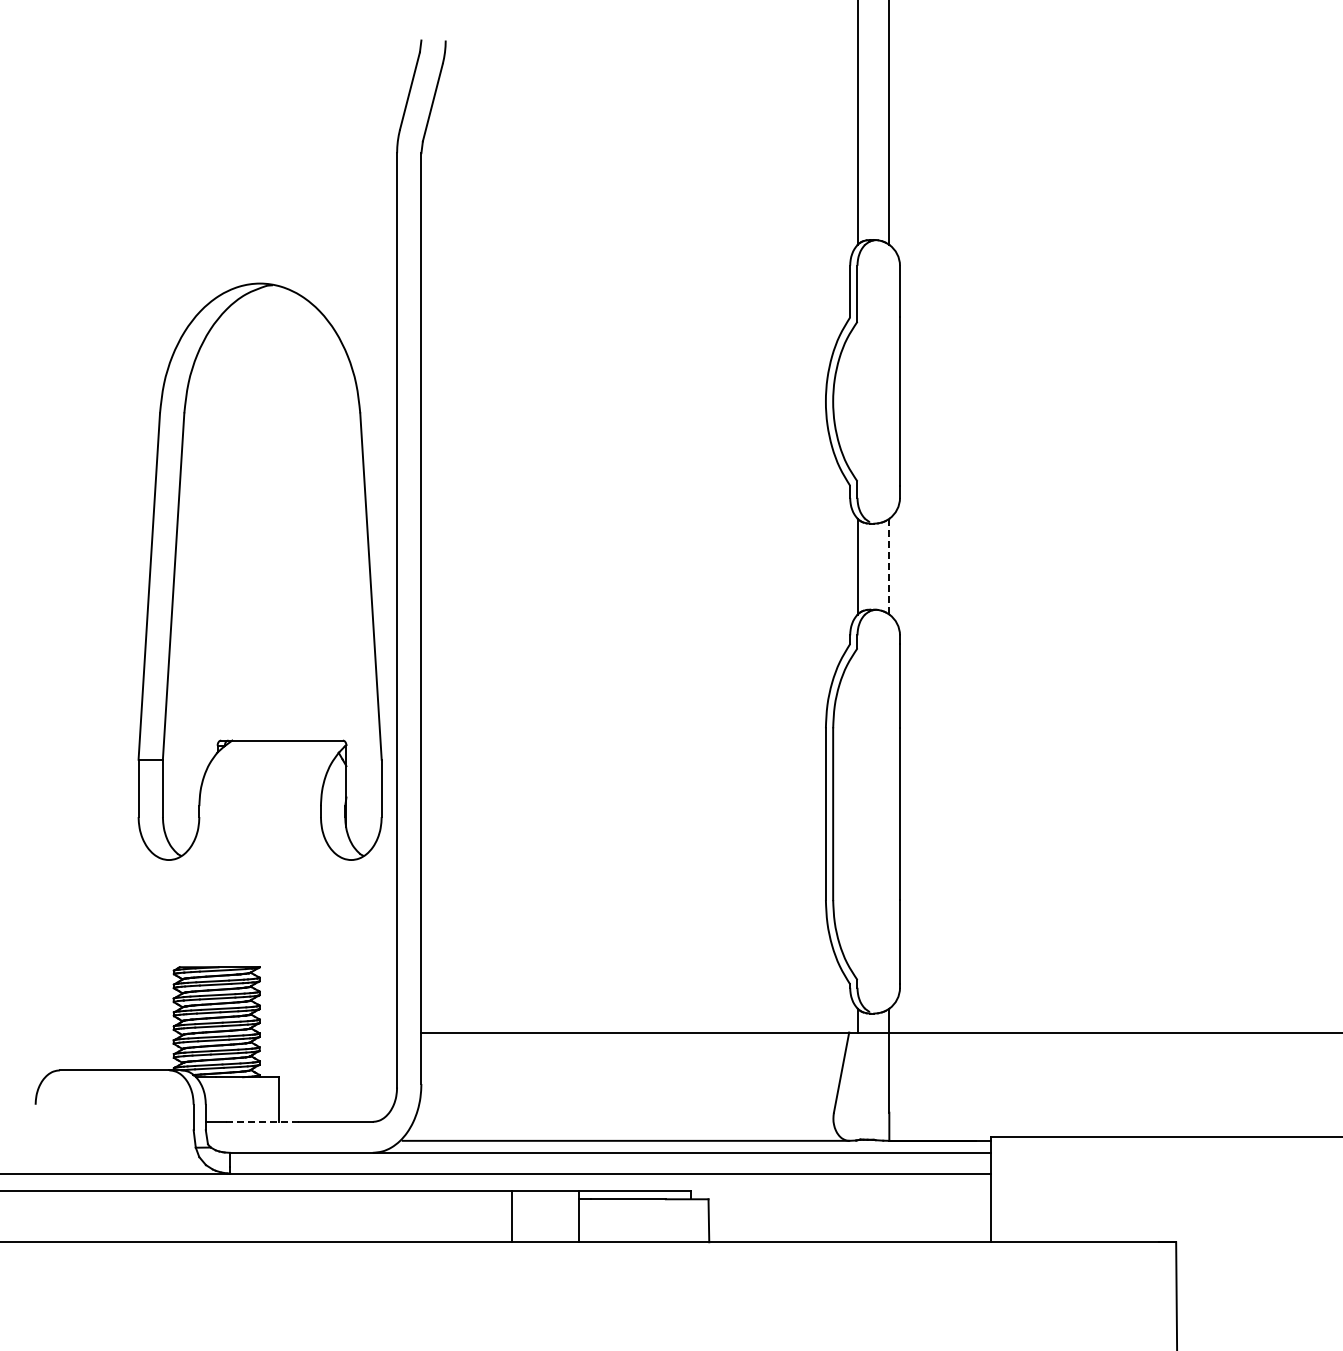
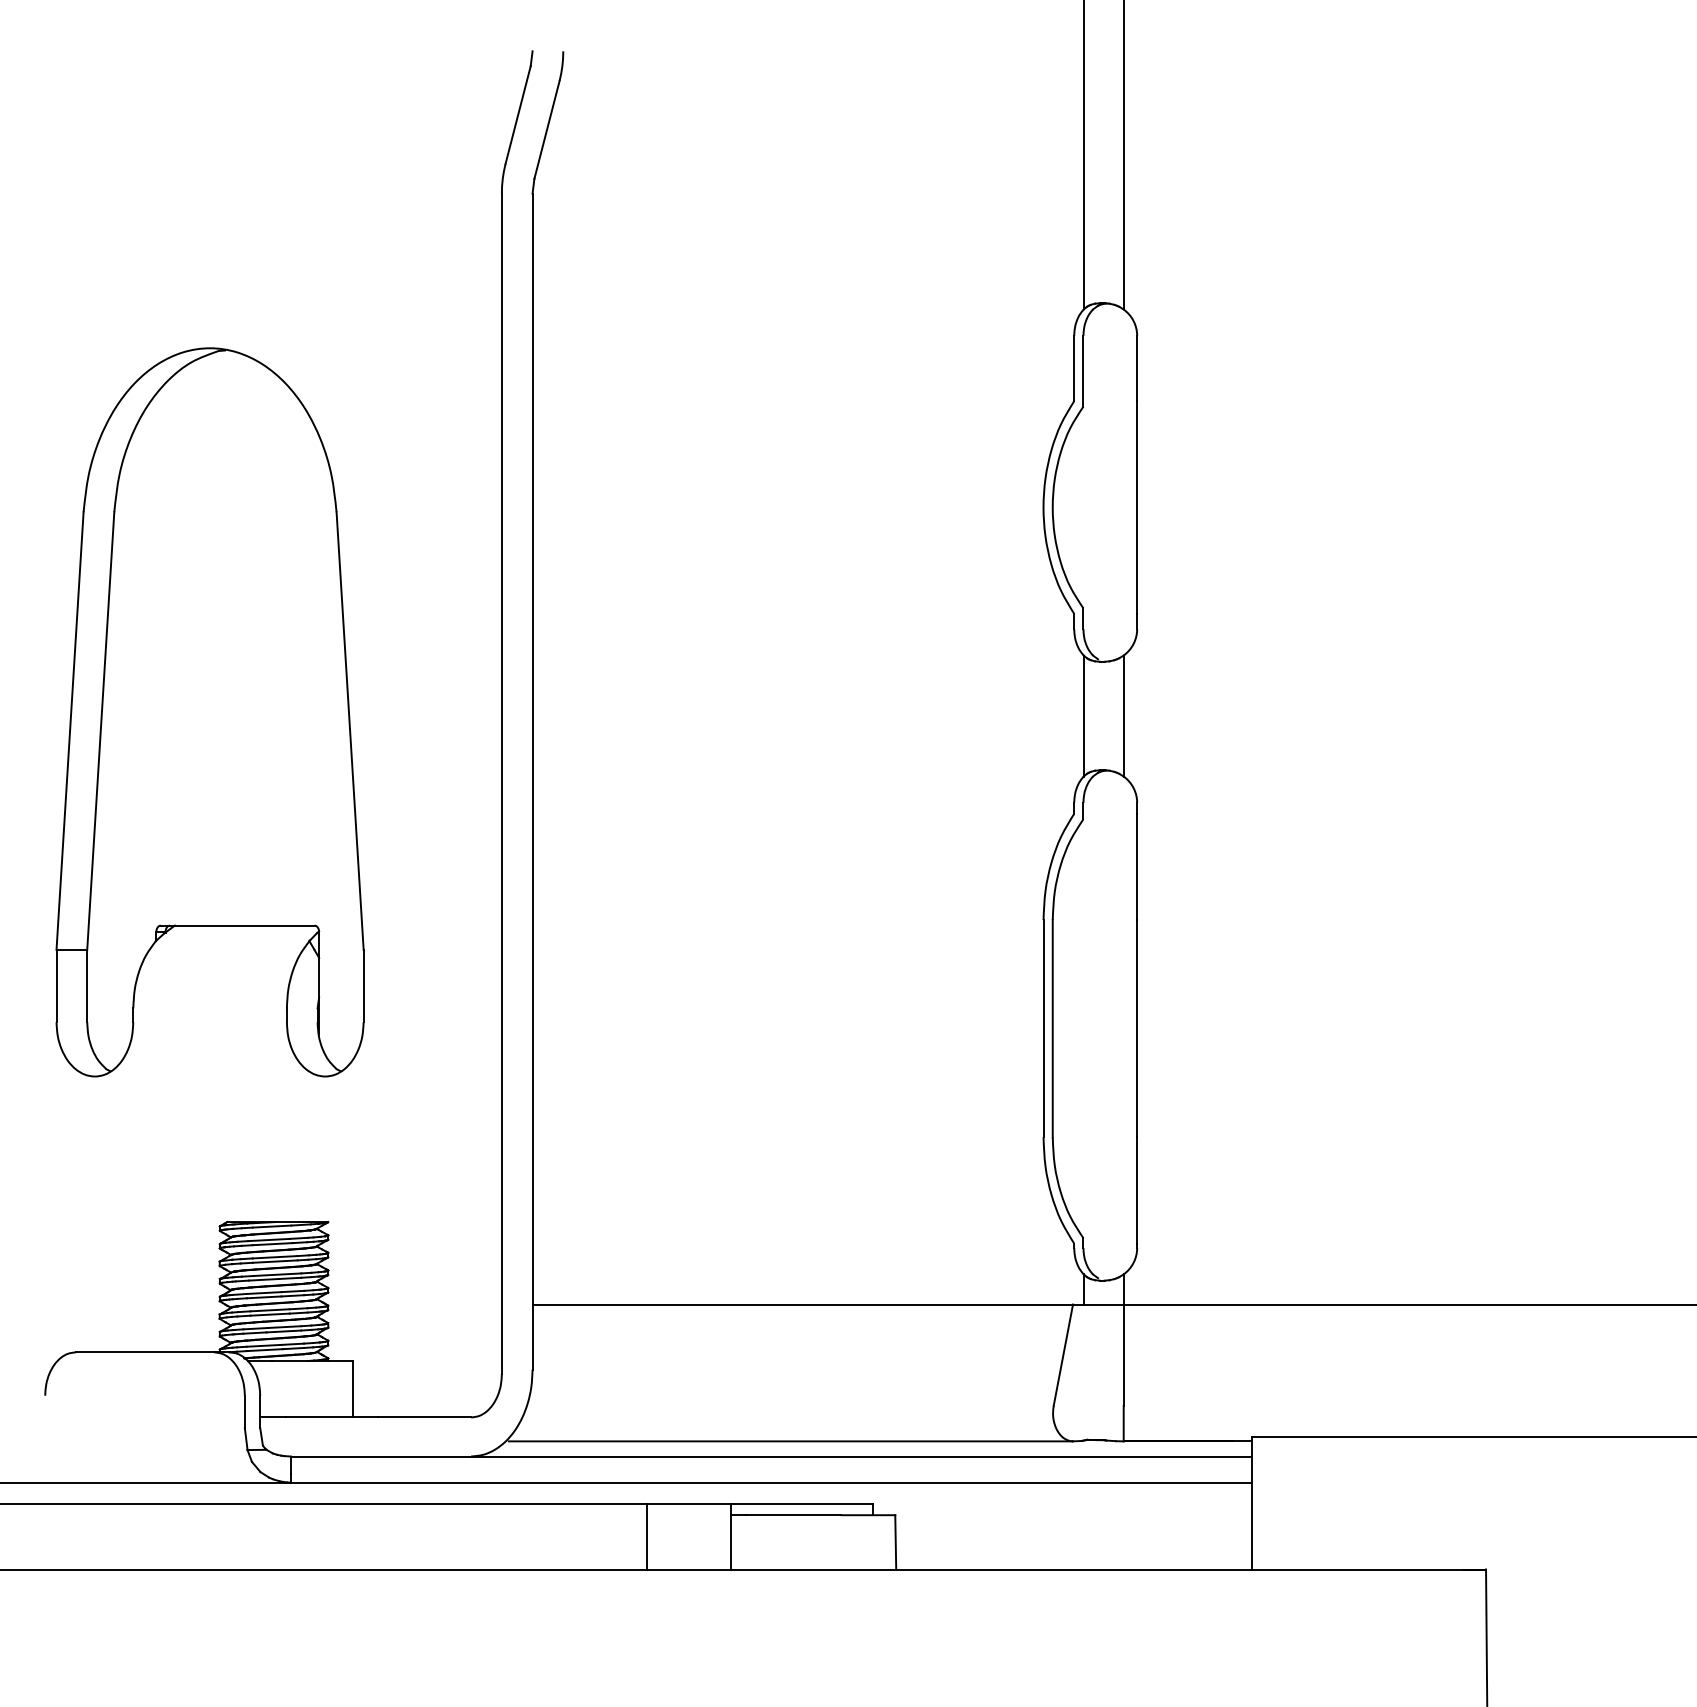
line: (889, 566) -> (1123, 715), dashed -> solid
part: (259, 571) -> (209, 712), moved
line: (263, 1121) -> (333, 1416), dashed -> solid

